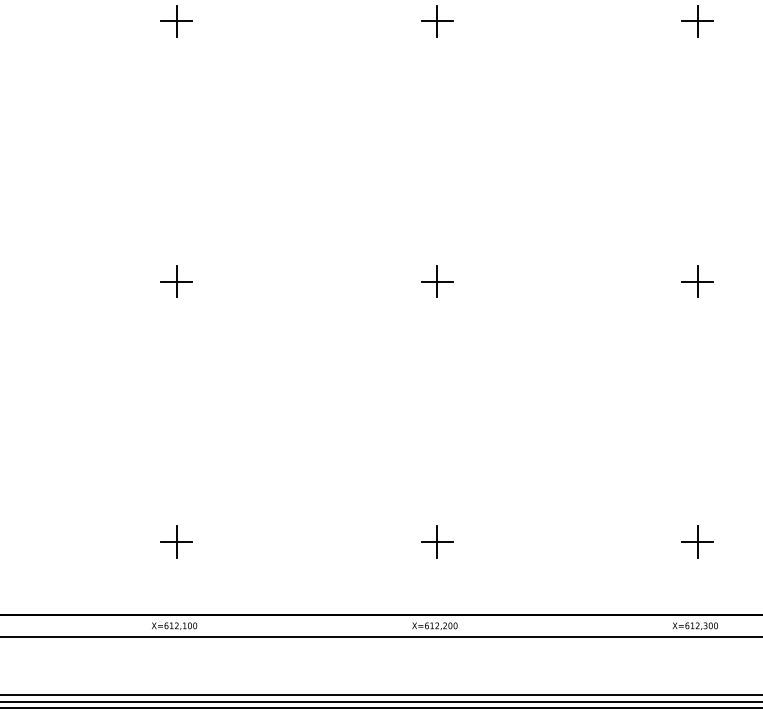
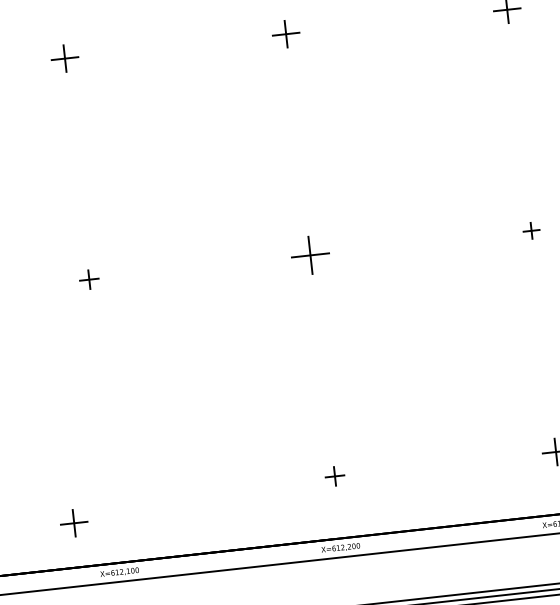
part: (176, 281) -> (89, 279), size x0.7
part: (437, 281) -> (310, 255), size x1.4
part: (697, 281) -> (531, 230), size x0.6
part: (176, 541) -> (73, 522), moved
part: (437, 541) -> (335, 475), size x0.7

